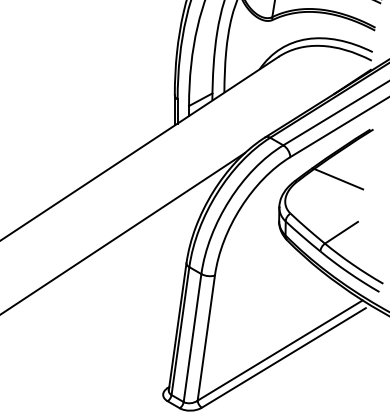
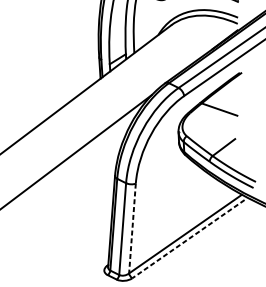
line: (206, 338) -> (132, 228), solid -> dashed
line: (283, 357) -> (188, 238), solid -> dashed

